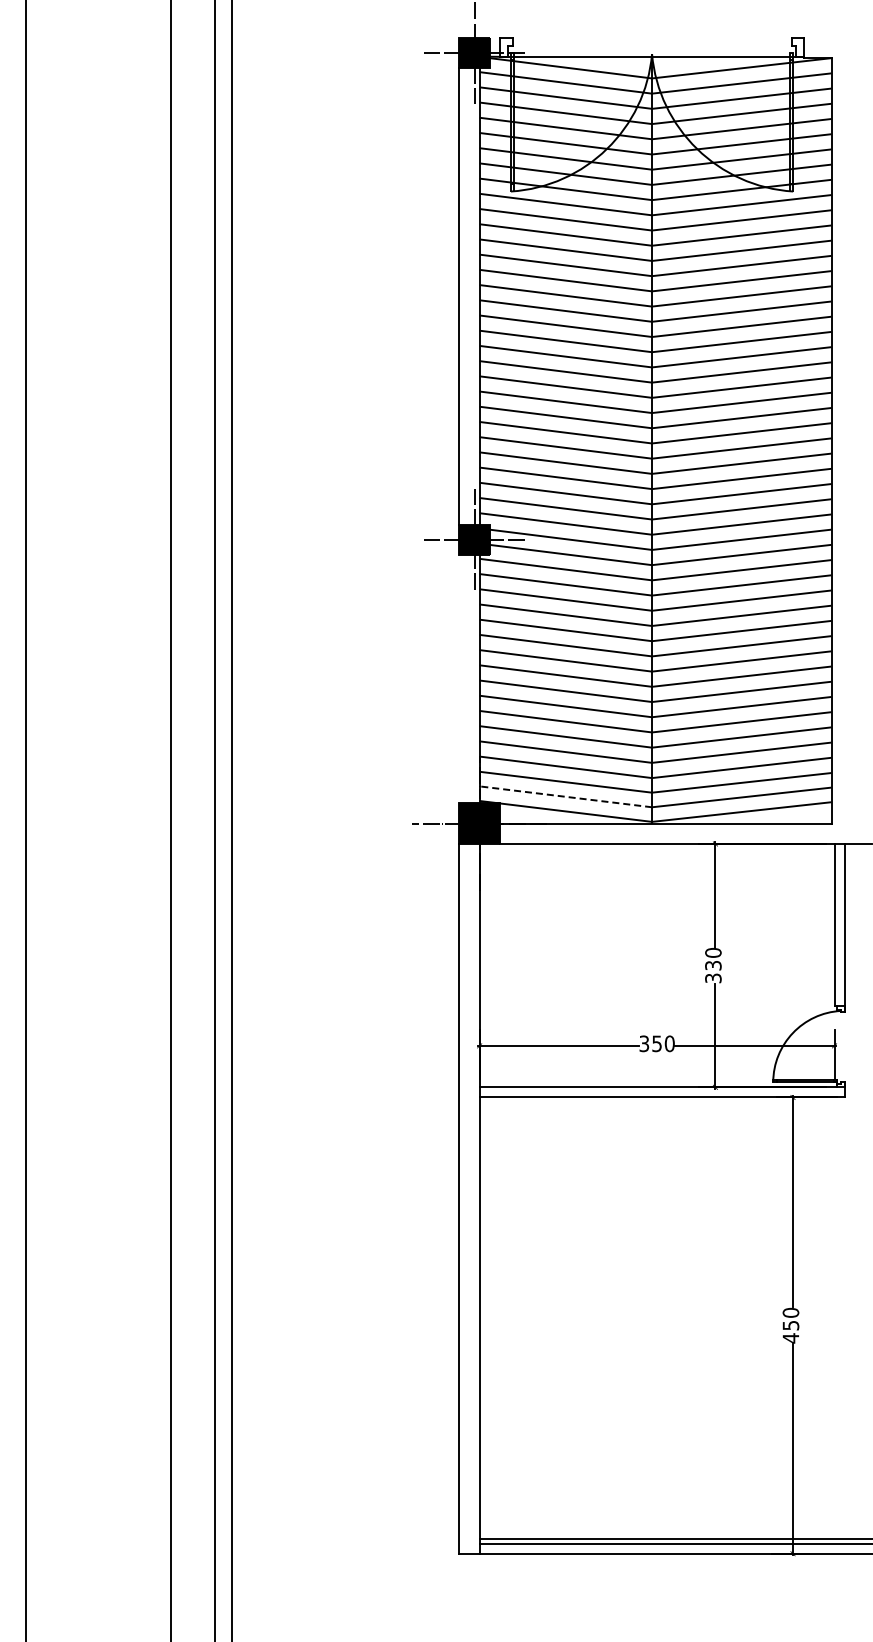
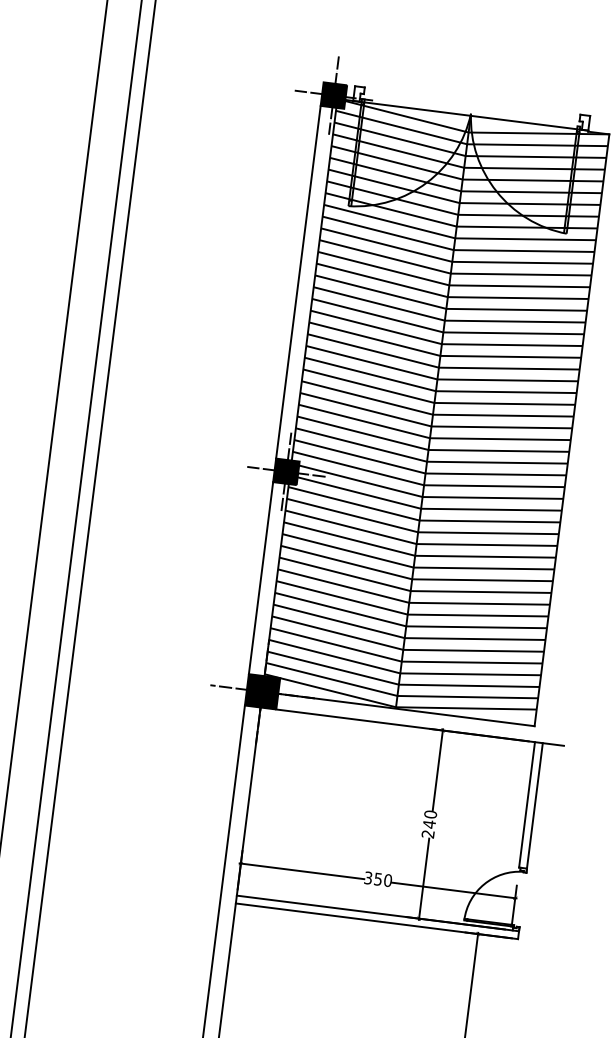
line: (459, 679) -> (261, 578), added
line: (565, 796) -> (331, 679), dashed -> solid
text: (713, 971) -> (428, 828), 330 -> 240

